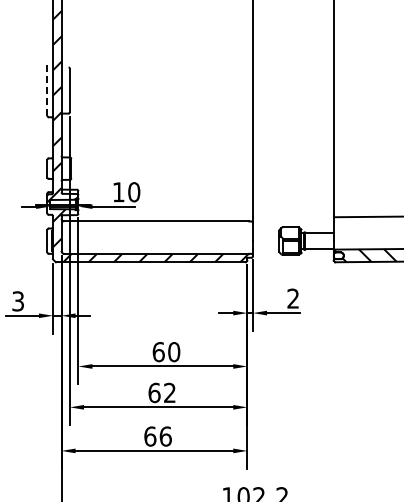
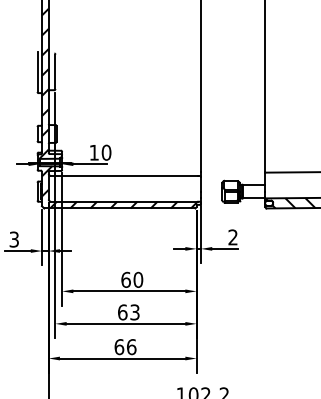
line: (47, 90) -> (37, 71), dashed -> solid
text: (169, 393) -> (134, 312), 62 -> 63

